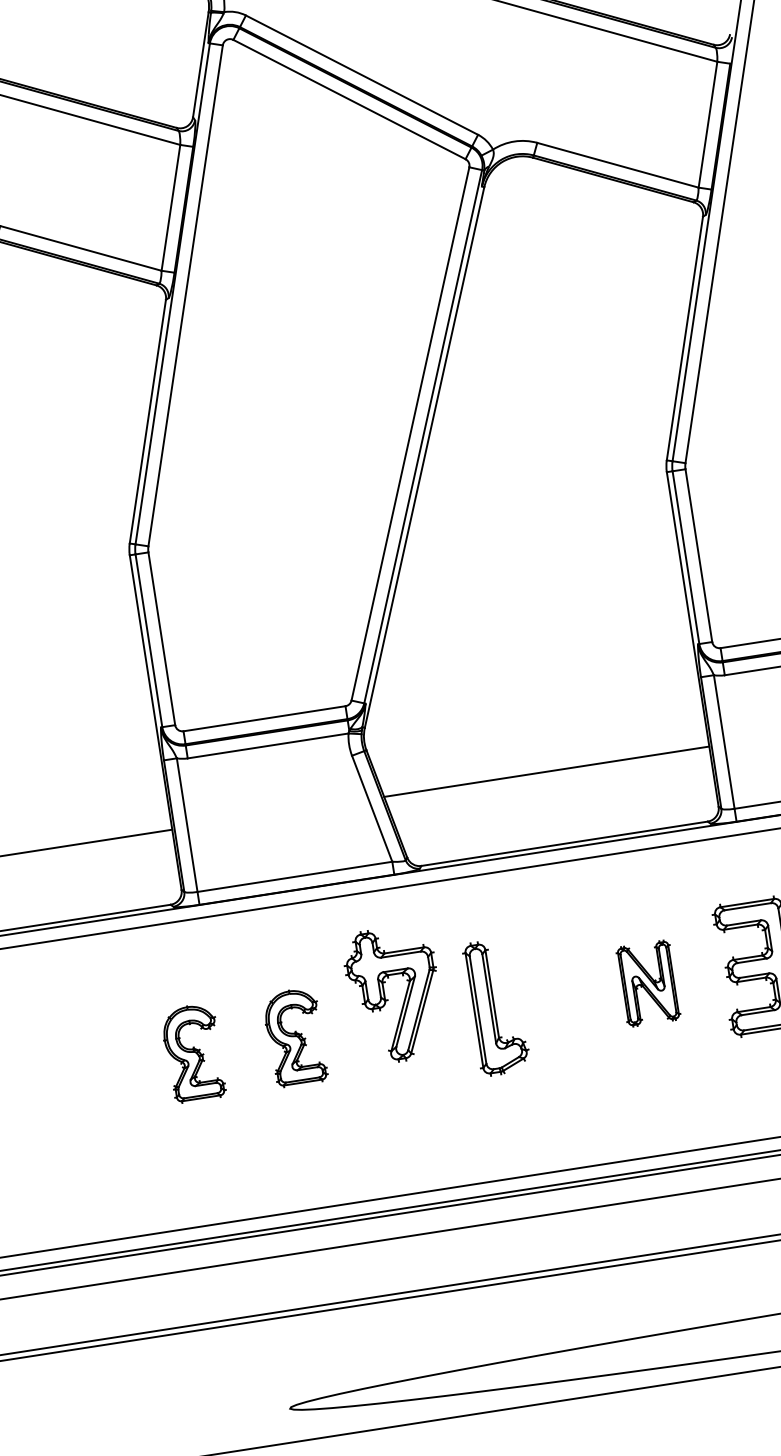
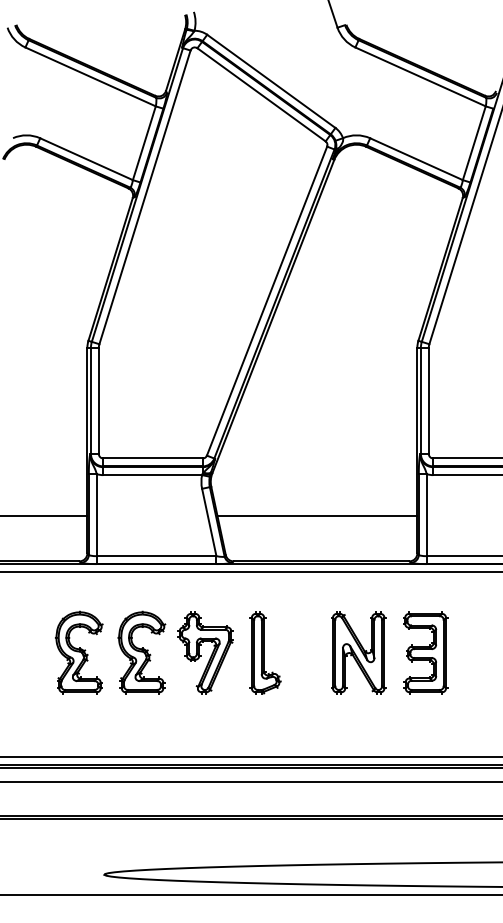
part: (647, 982) -> (358, 652), size x1.67
part: (394, 993) -> (205, 652), moved
part: (294, 1037) -> (141, 652), size x1.43
part: (193, 1053) -> (79, 652), size x1.43

